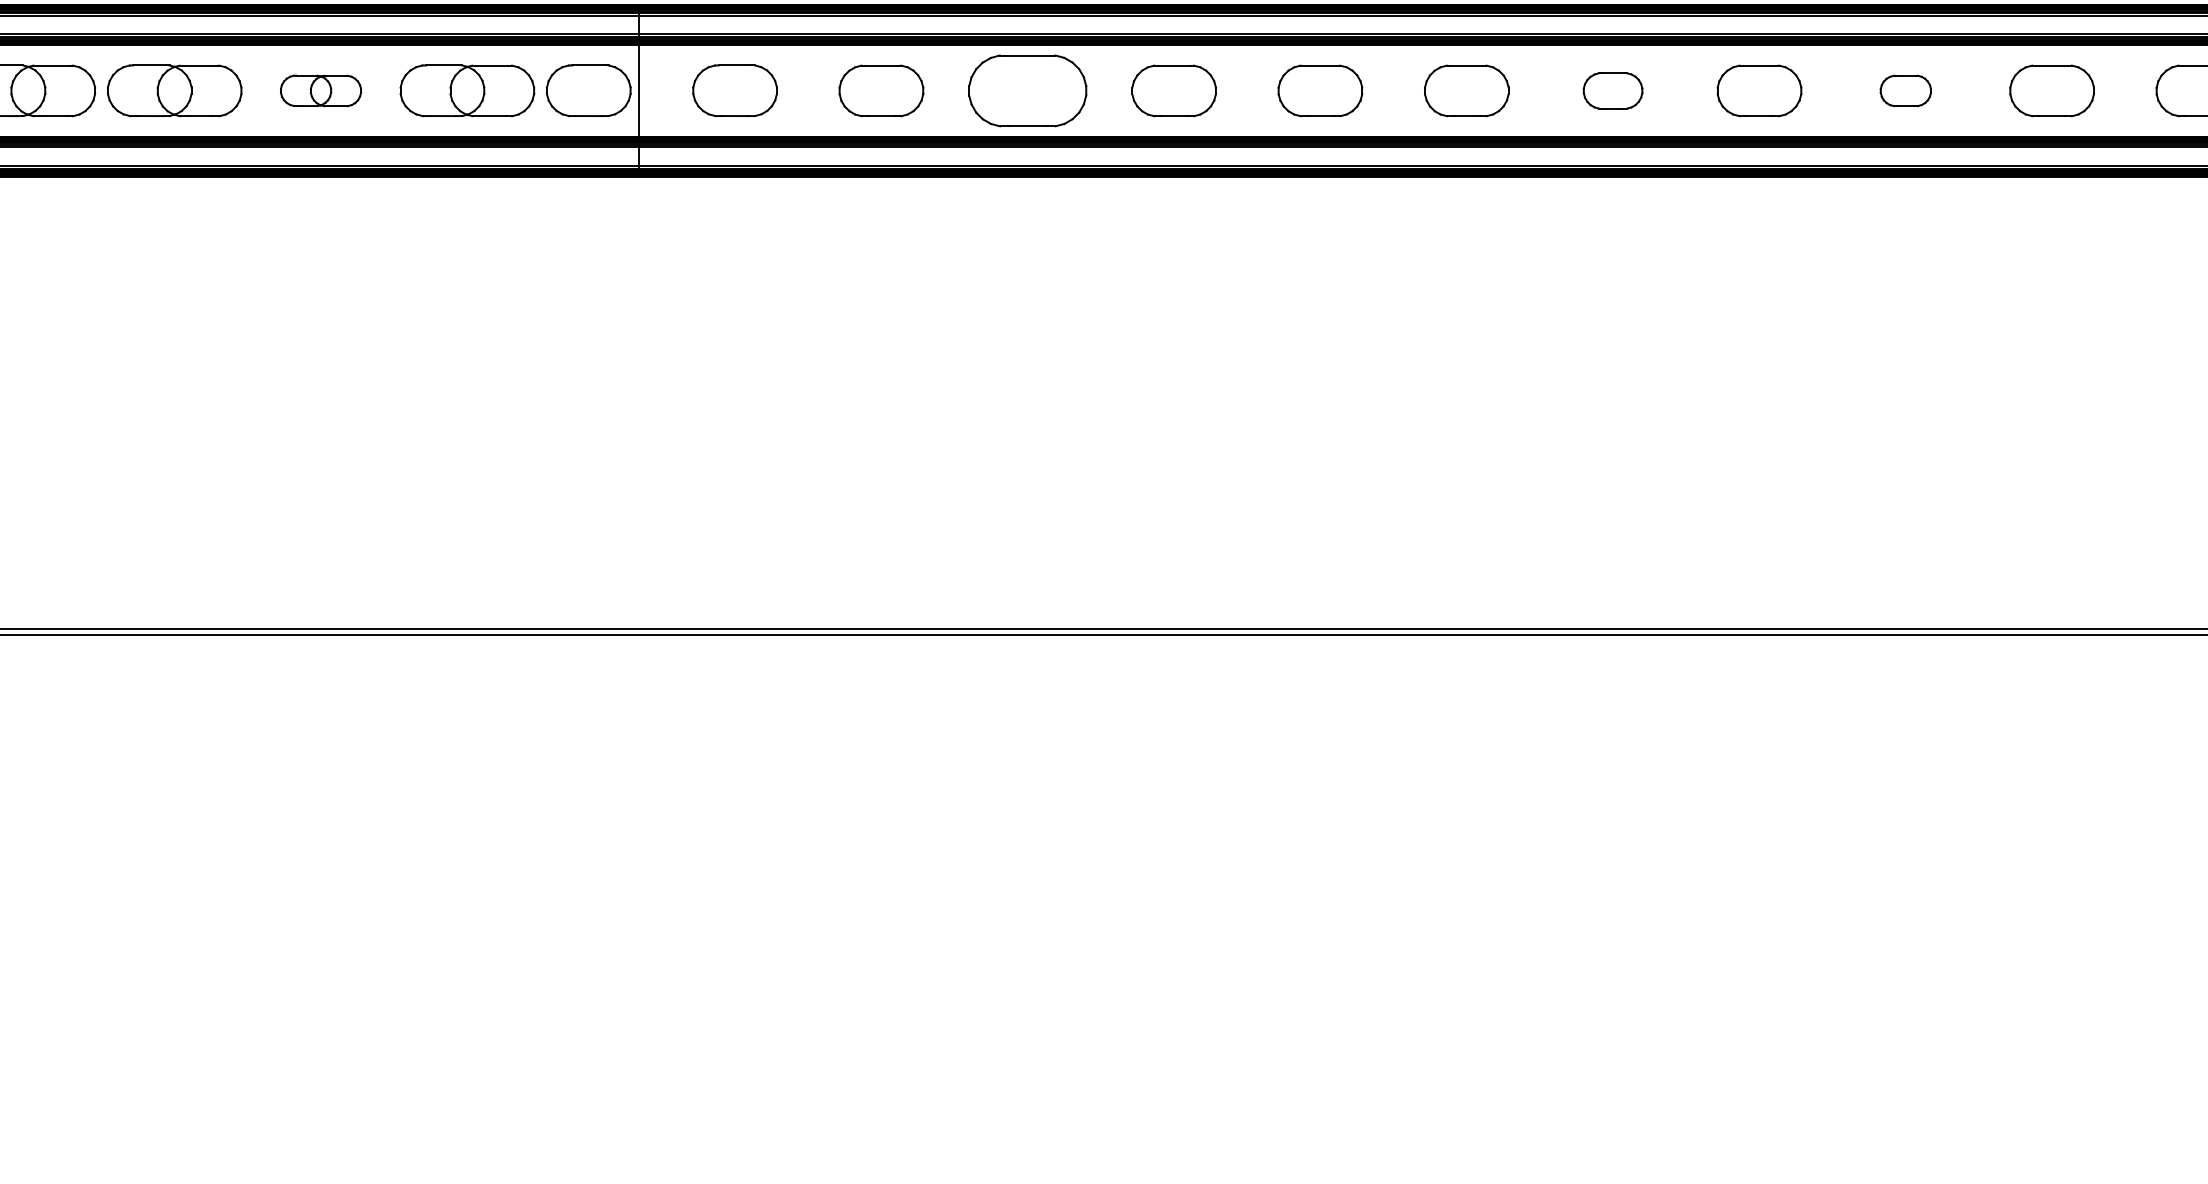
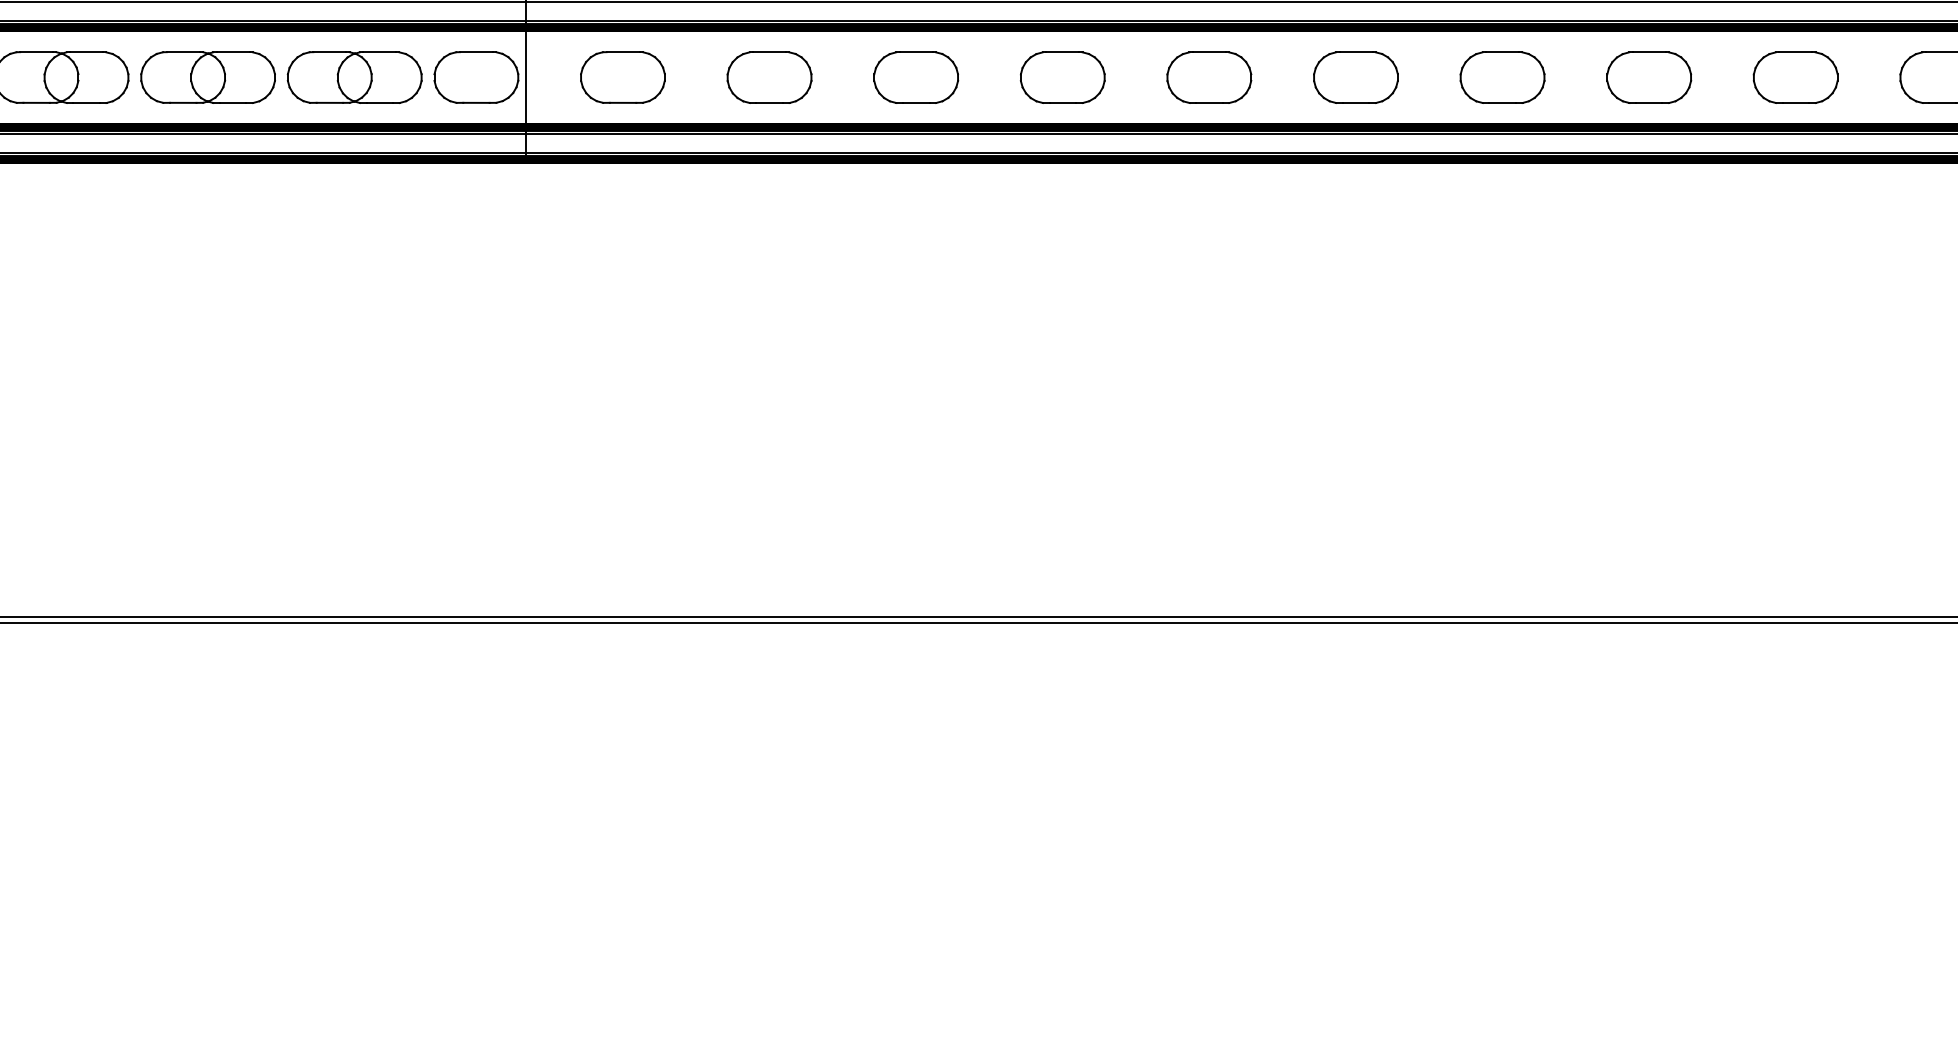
part: (320, 90) -> (207, 77), size x1.67
part: (1027, 90) -> (915, 77), size x0.71
part: (1612, 90) -> (1501, 77), size x1.43
part: (1905, 90) -> (1795, 77), size x1.67

